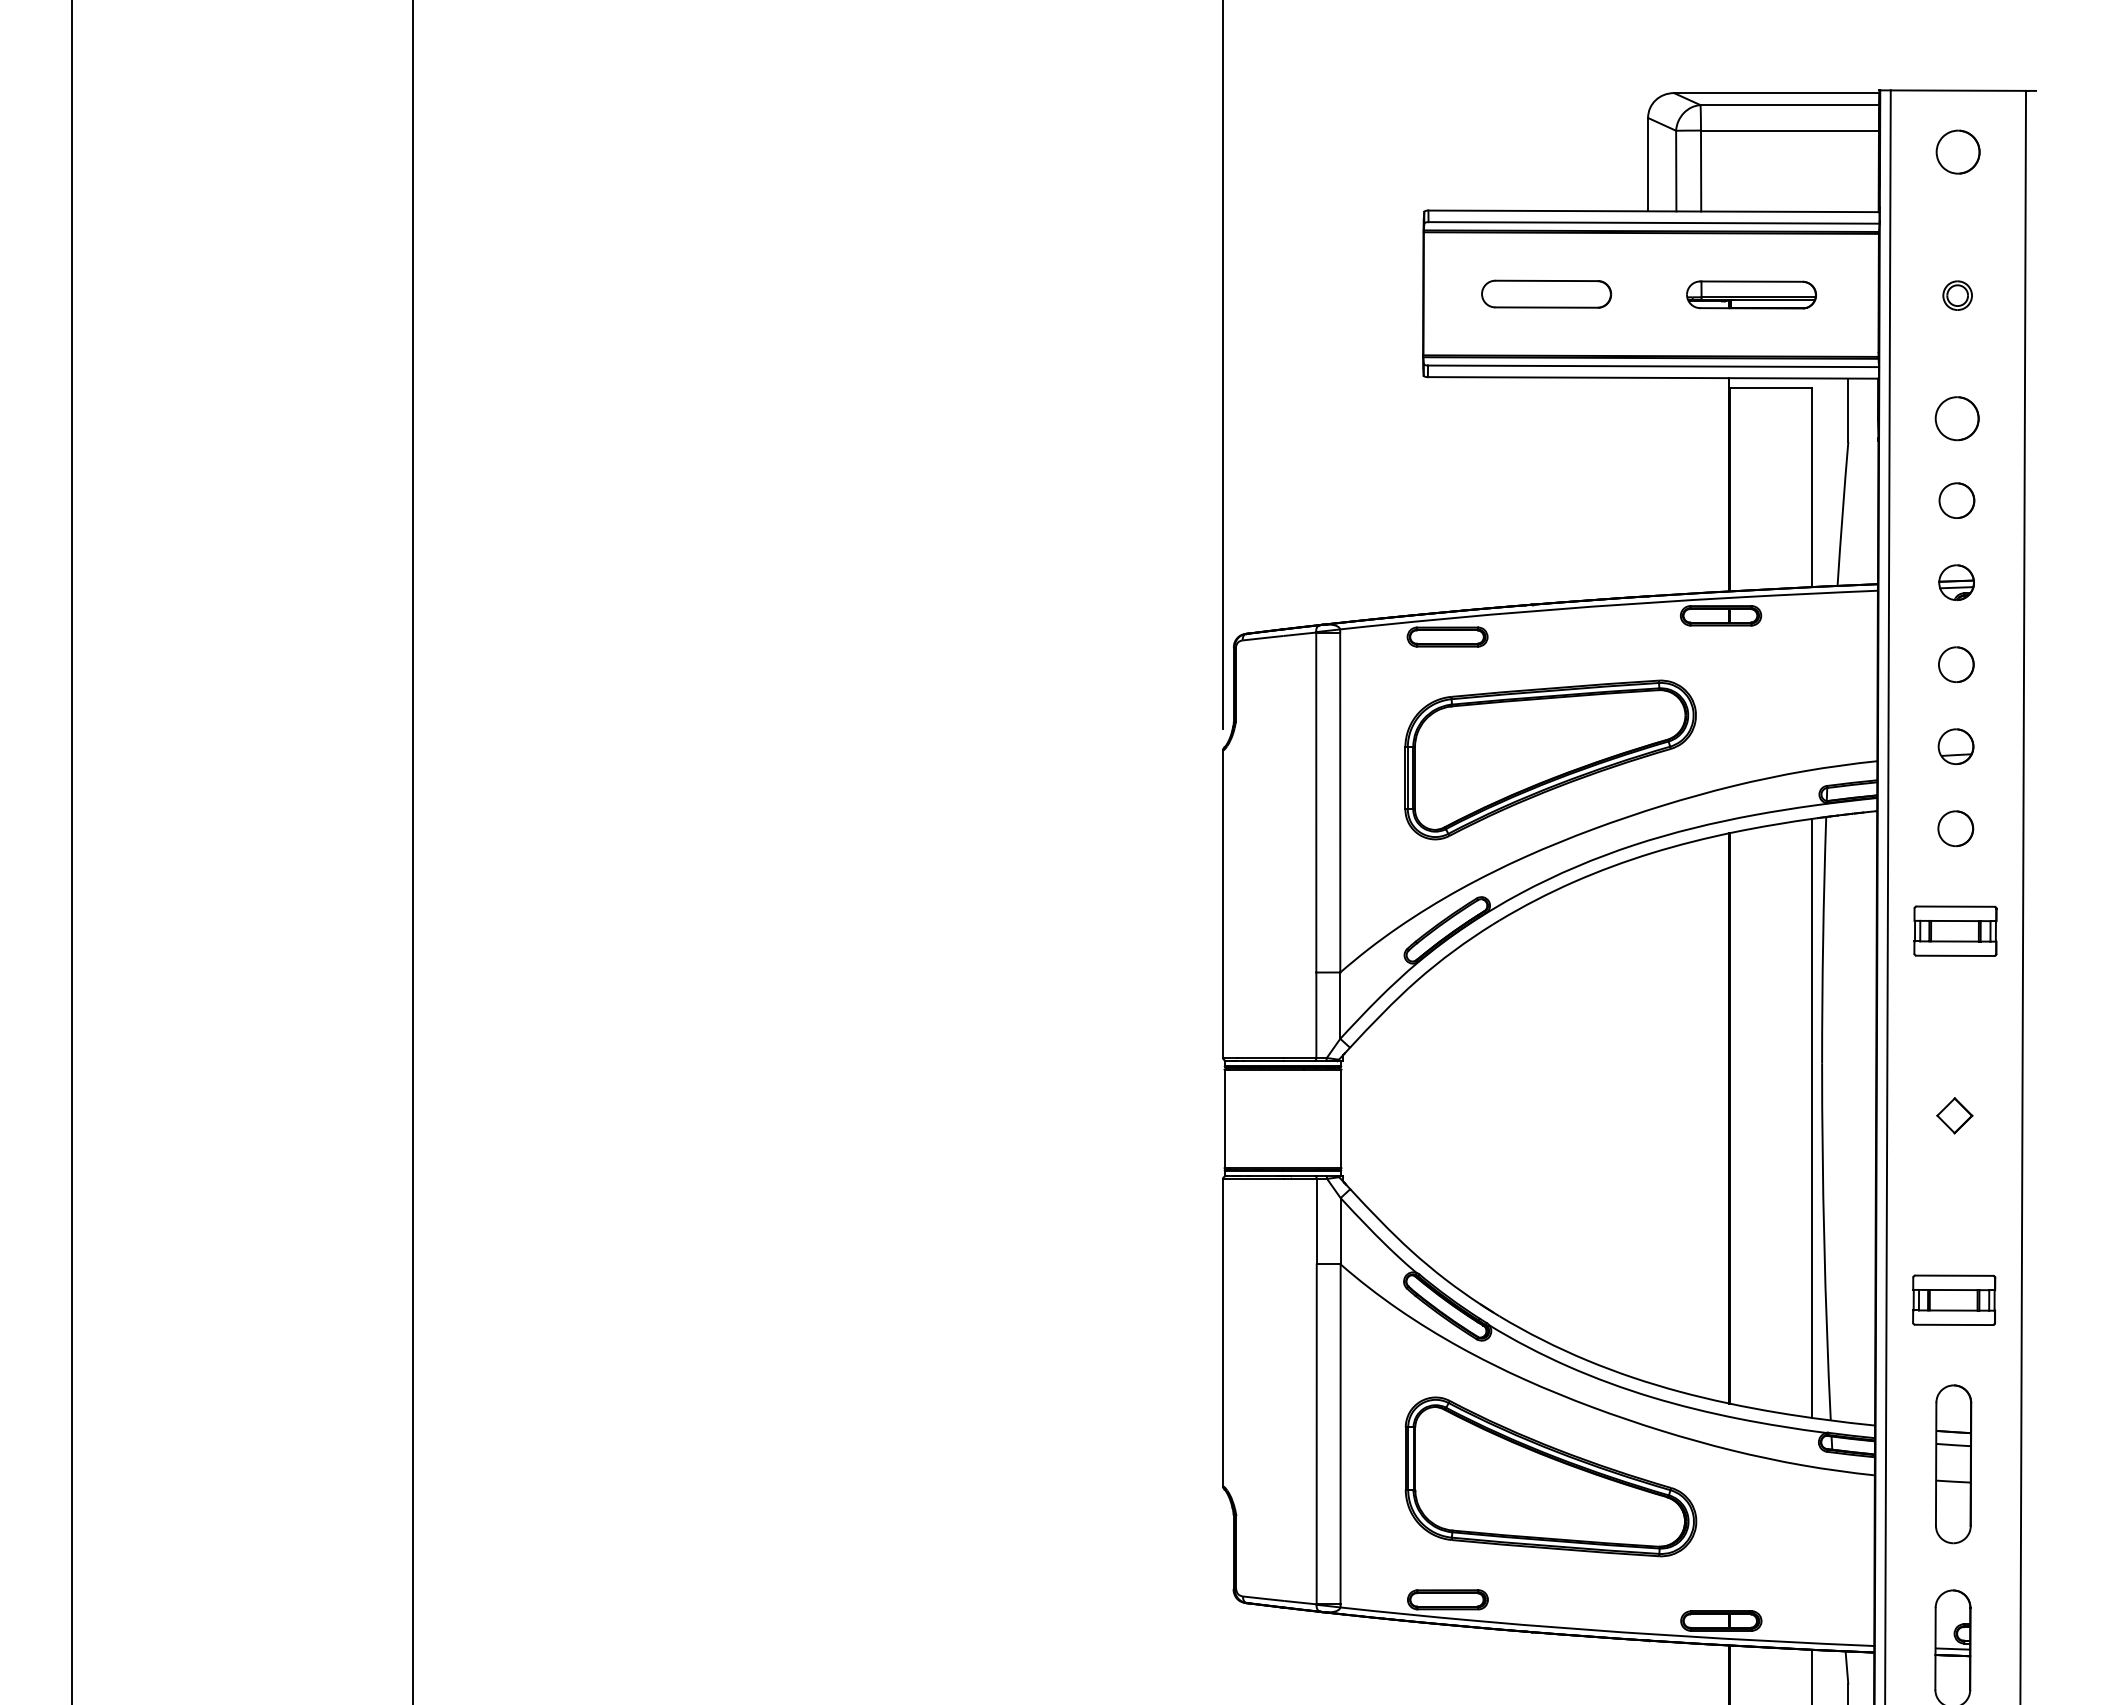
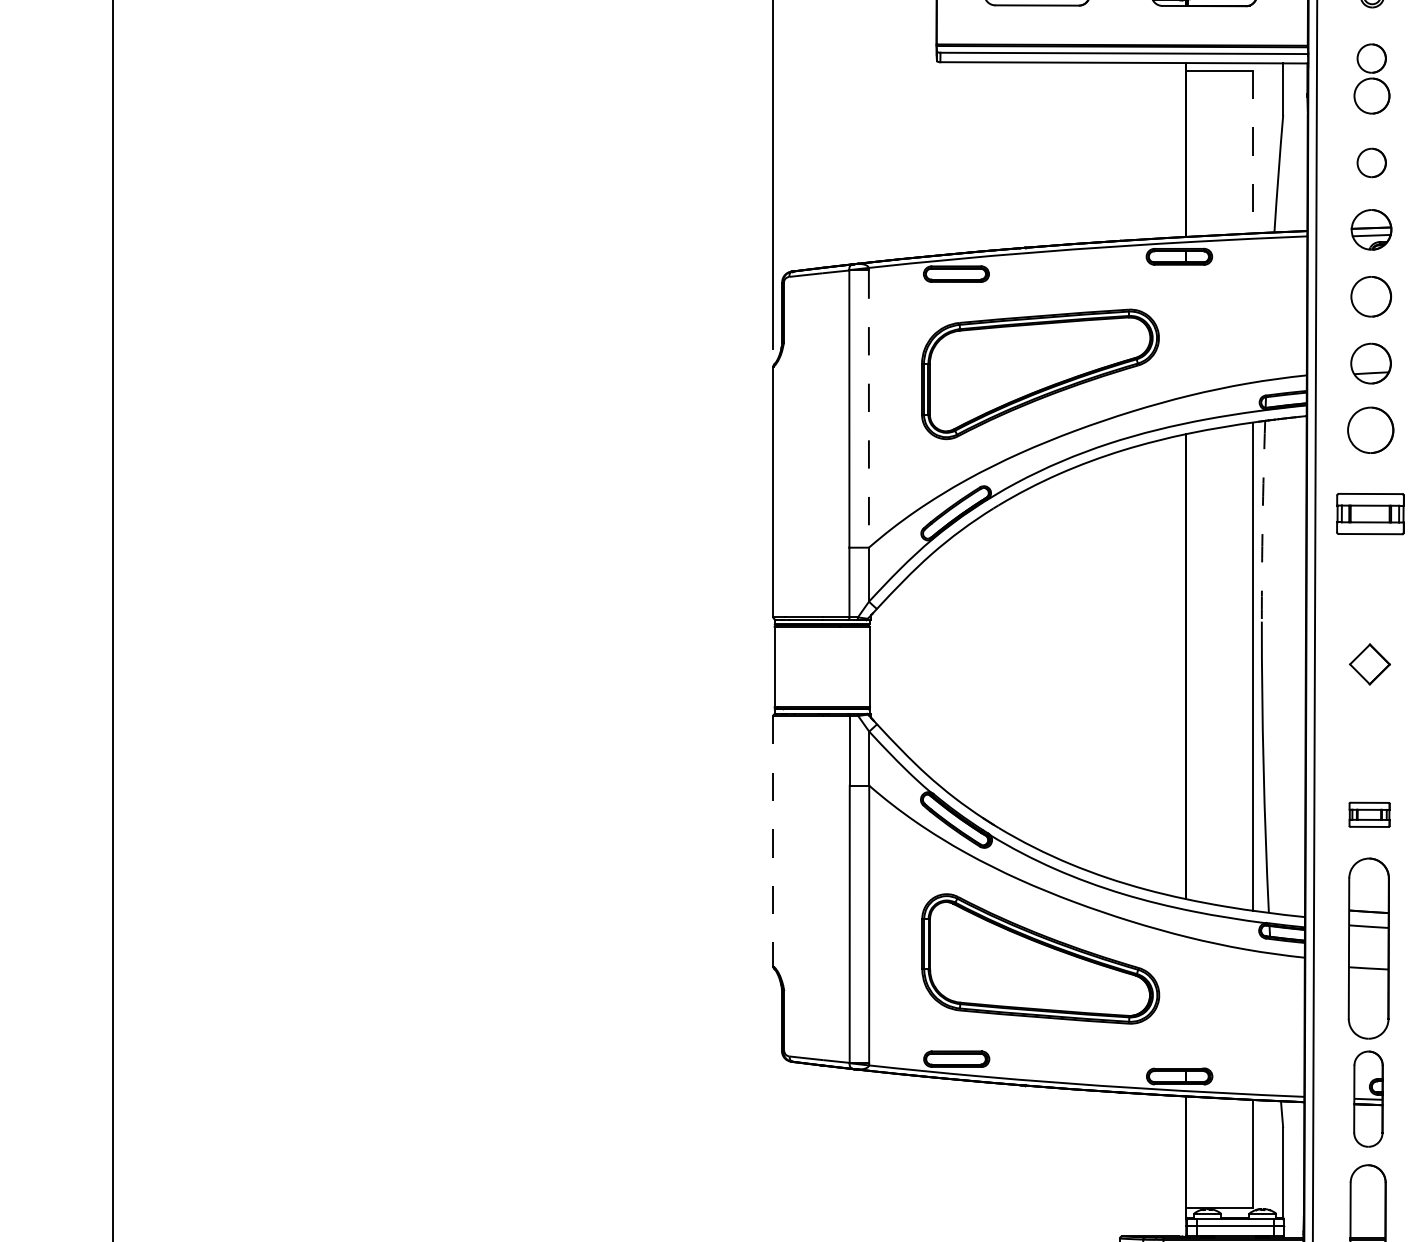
part: (1956, 372) -> (1371, 58), added
line: (1811, 487) -> (1253, 152), solid -> dashed
part: (1956, 582) -> (1371, 229), size x1.4
part: (1956, 664) -> (1371, 296), size x1.4
part: (1955, 746) -> (1370, 363), size x1.4
line: (1340, 802) -> (869, 409), solid -> dashed
part: (1955, 828) -> (1370, 430), size x1.6
arc: (1823, 940) -> (1262, 521), solid -> dashed
part: (1954, 1115) -> (1369, 664), size x1.4
part: (1954, 1299) -> (1369, 814), size x0.6
line: (1223, 1332) -> (773, 841), solid -> dashed
part: (1953, 1464) -> (1368, 948), size x1.4

